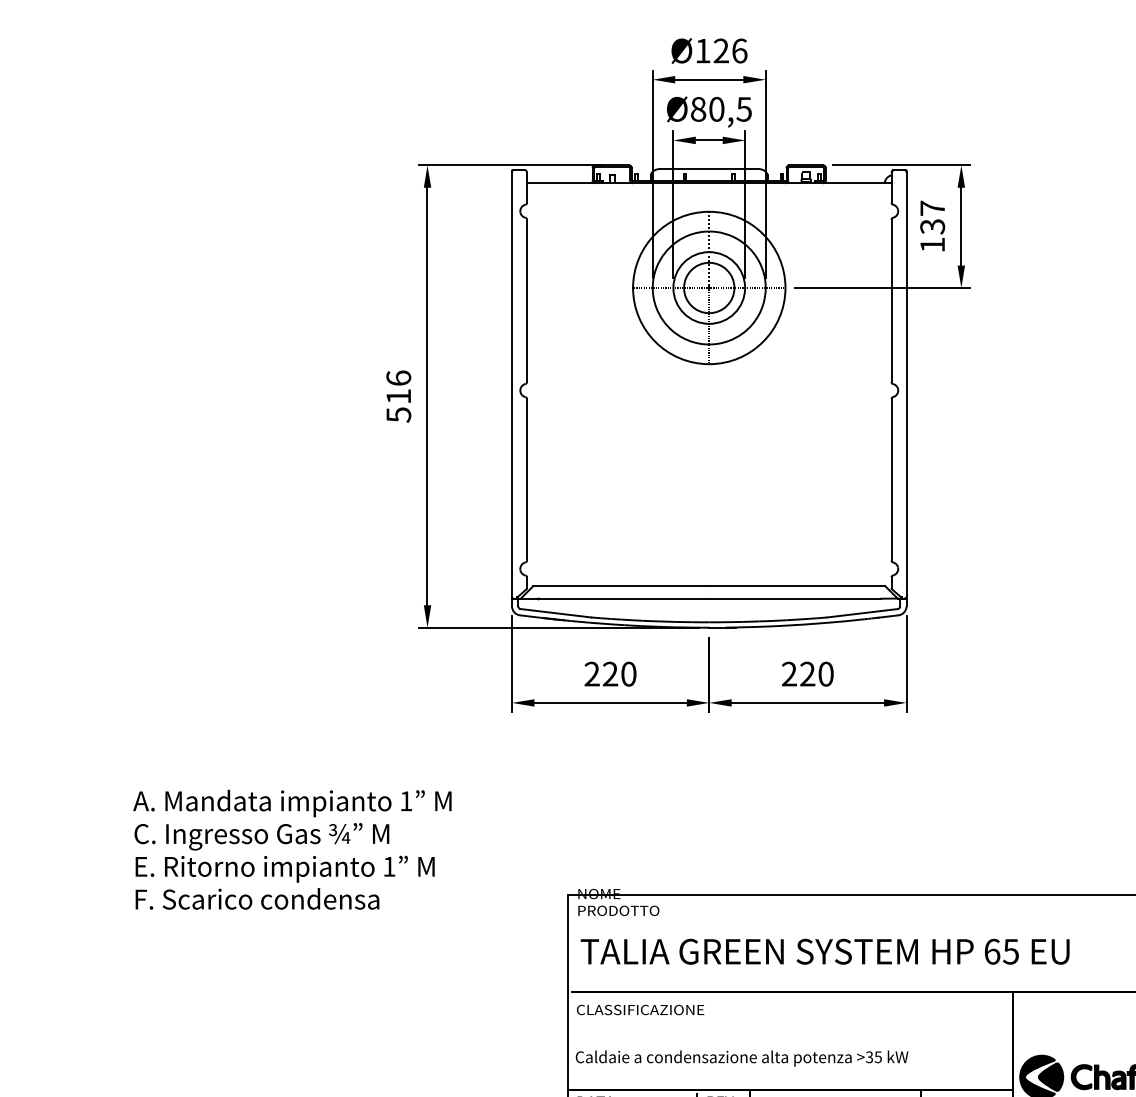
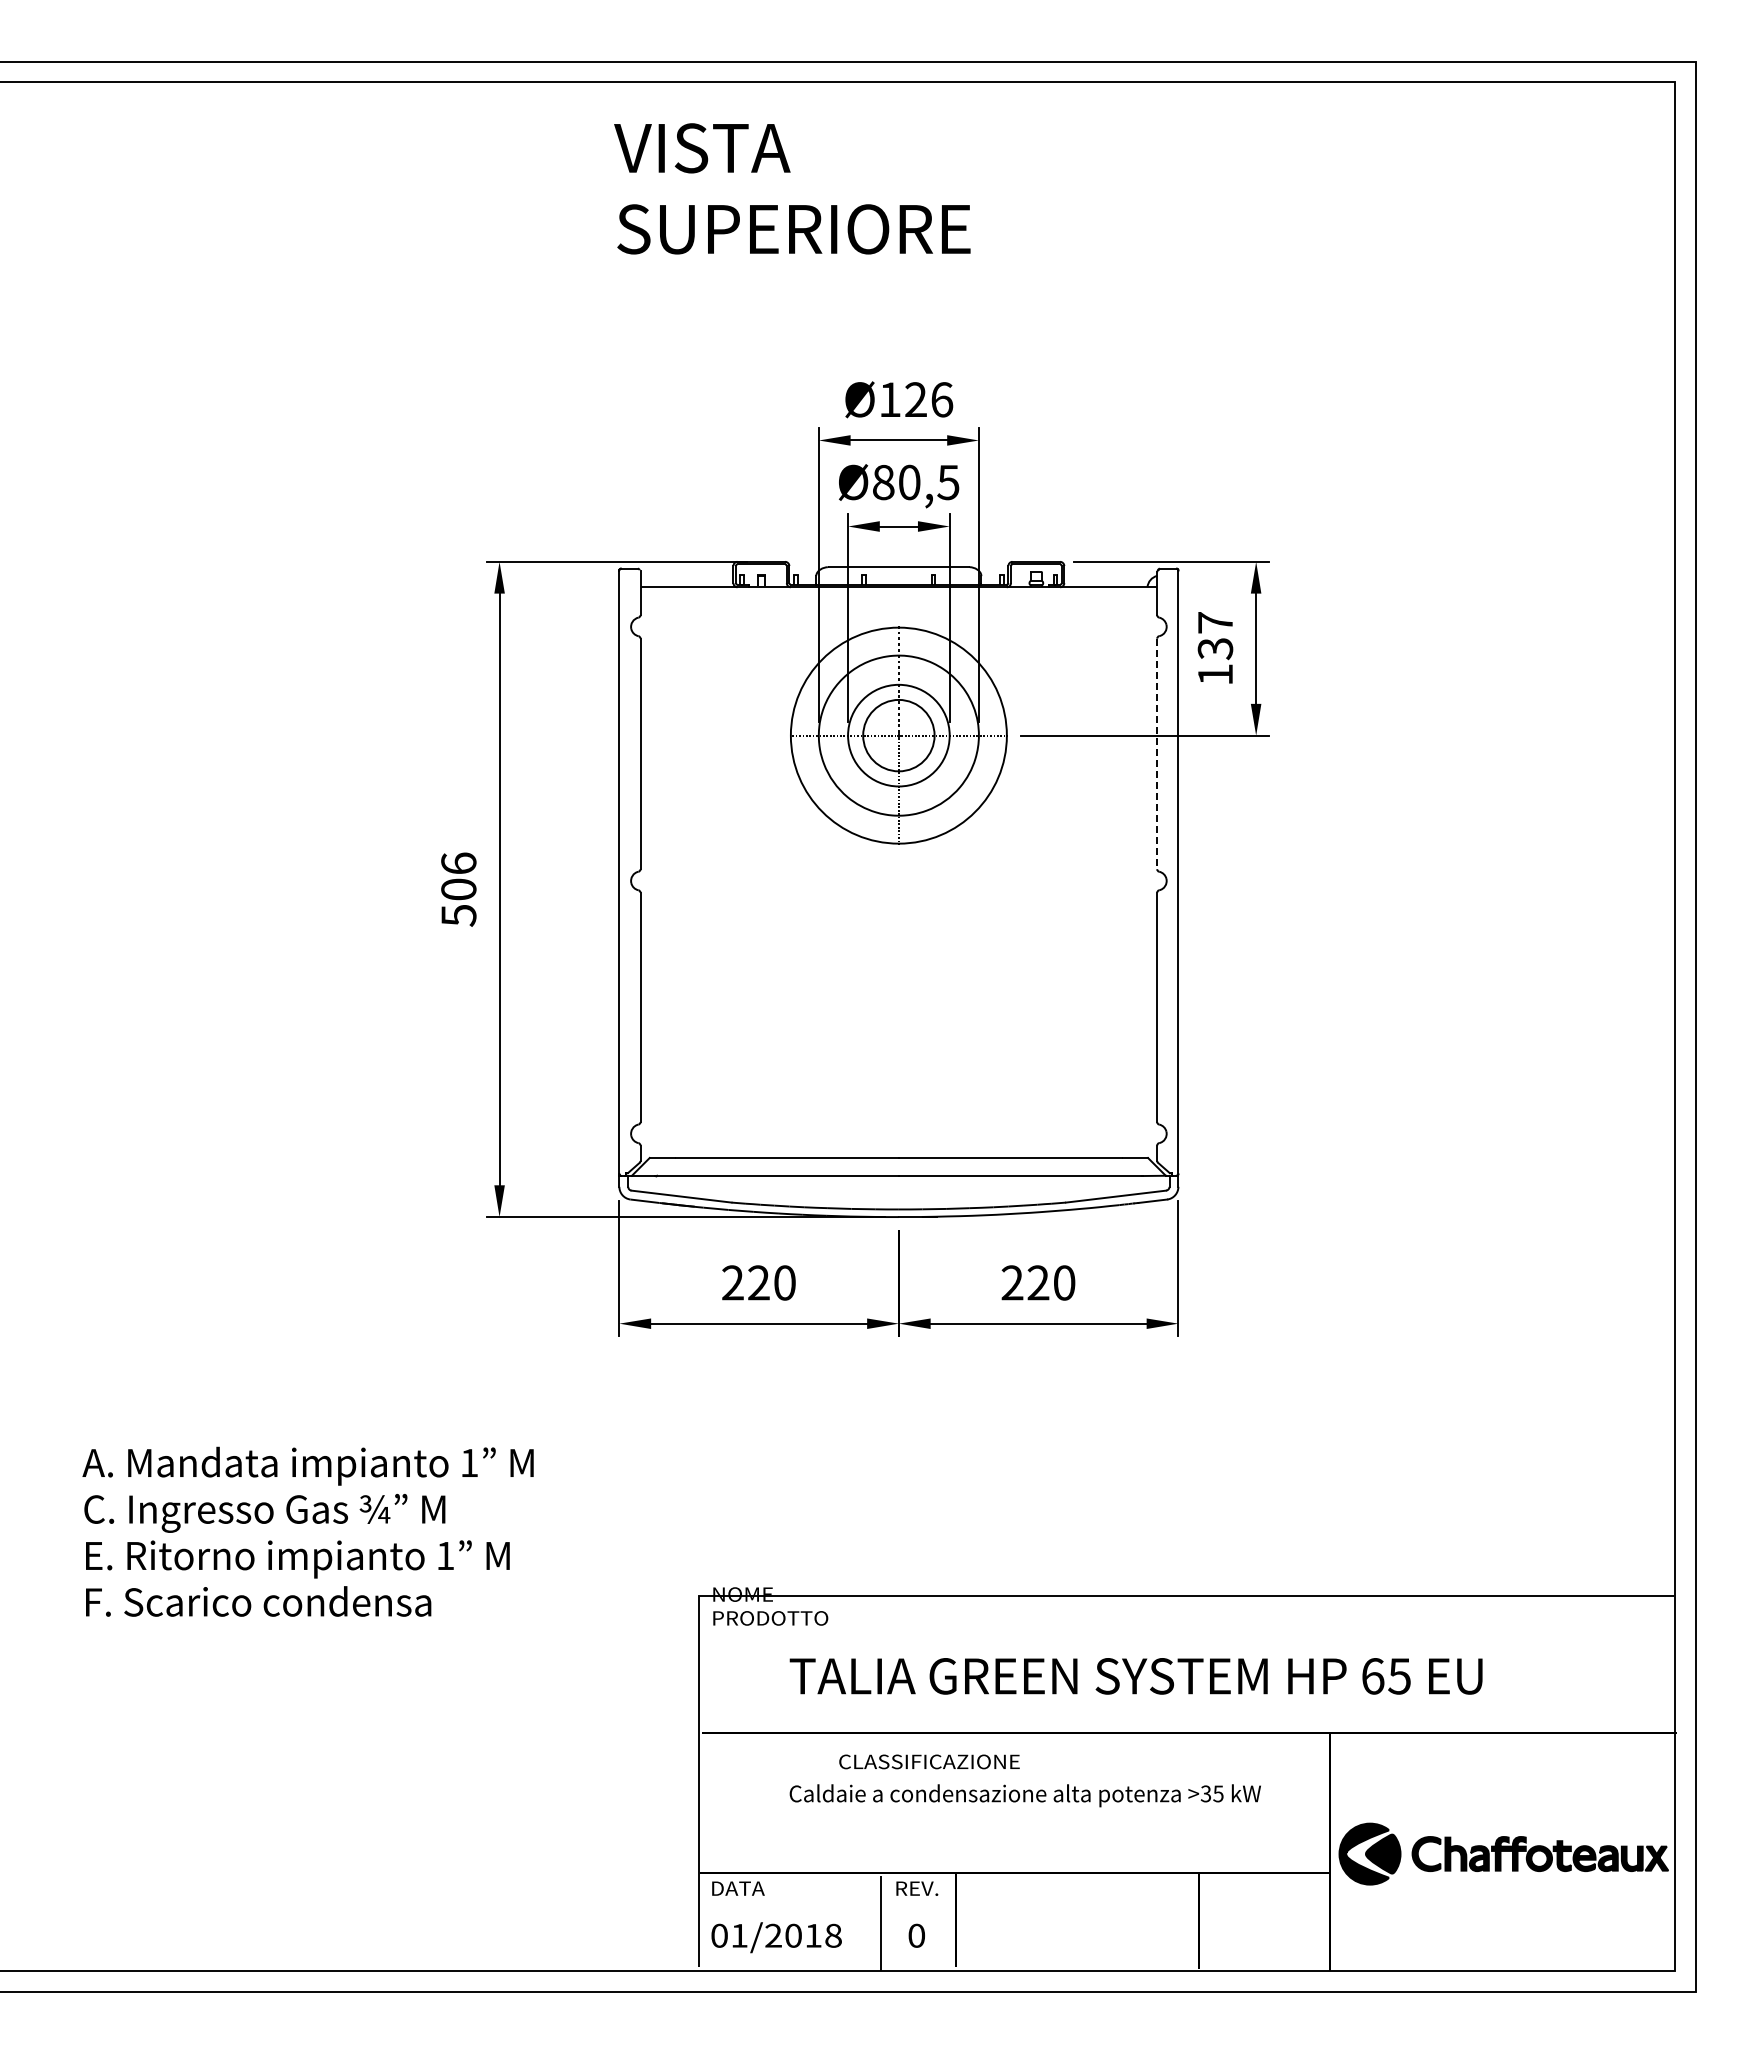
line: (891, 301) -> (1157, 754), solid -> dashed
text: (398, 396) -> (458, 889), 516 -> 506
text: (824, 951) -> (1135, 1676), moved
text: (640, 1009) -> (929, 1761), moved
text: (741, 1058) -> (1024, 1795), moved

